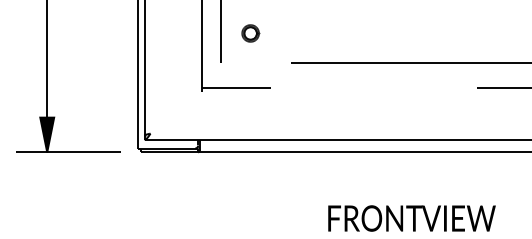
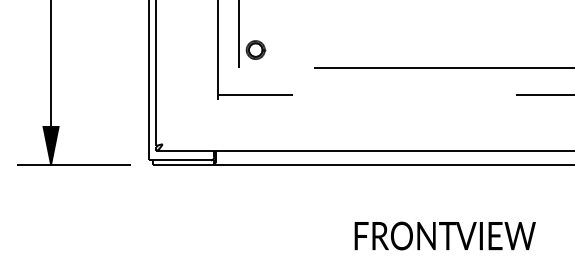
part: (250, 33) -> (255, 50), moved

